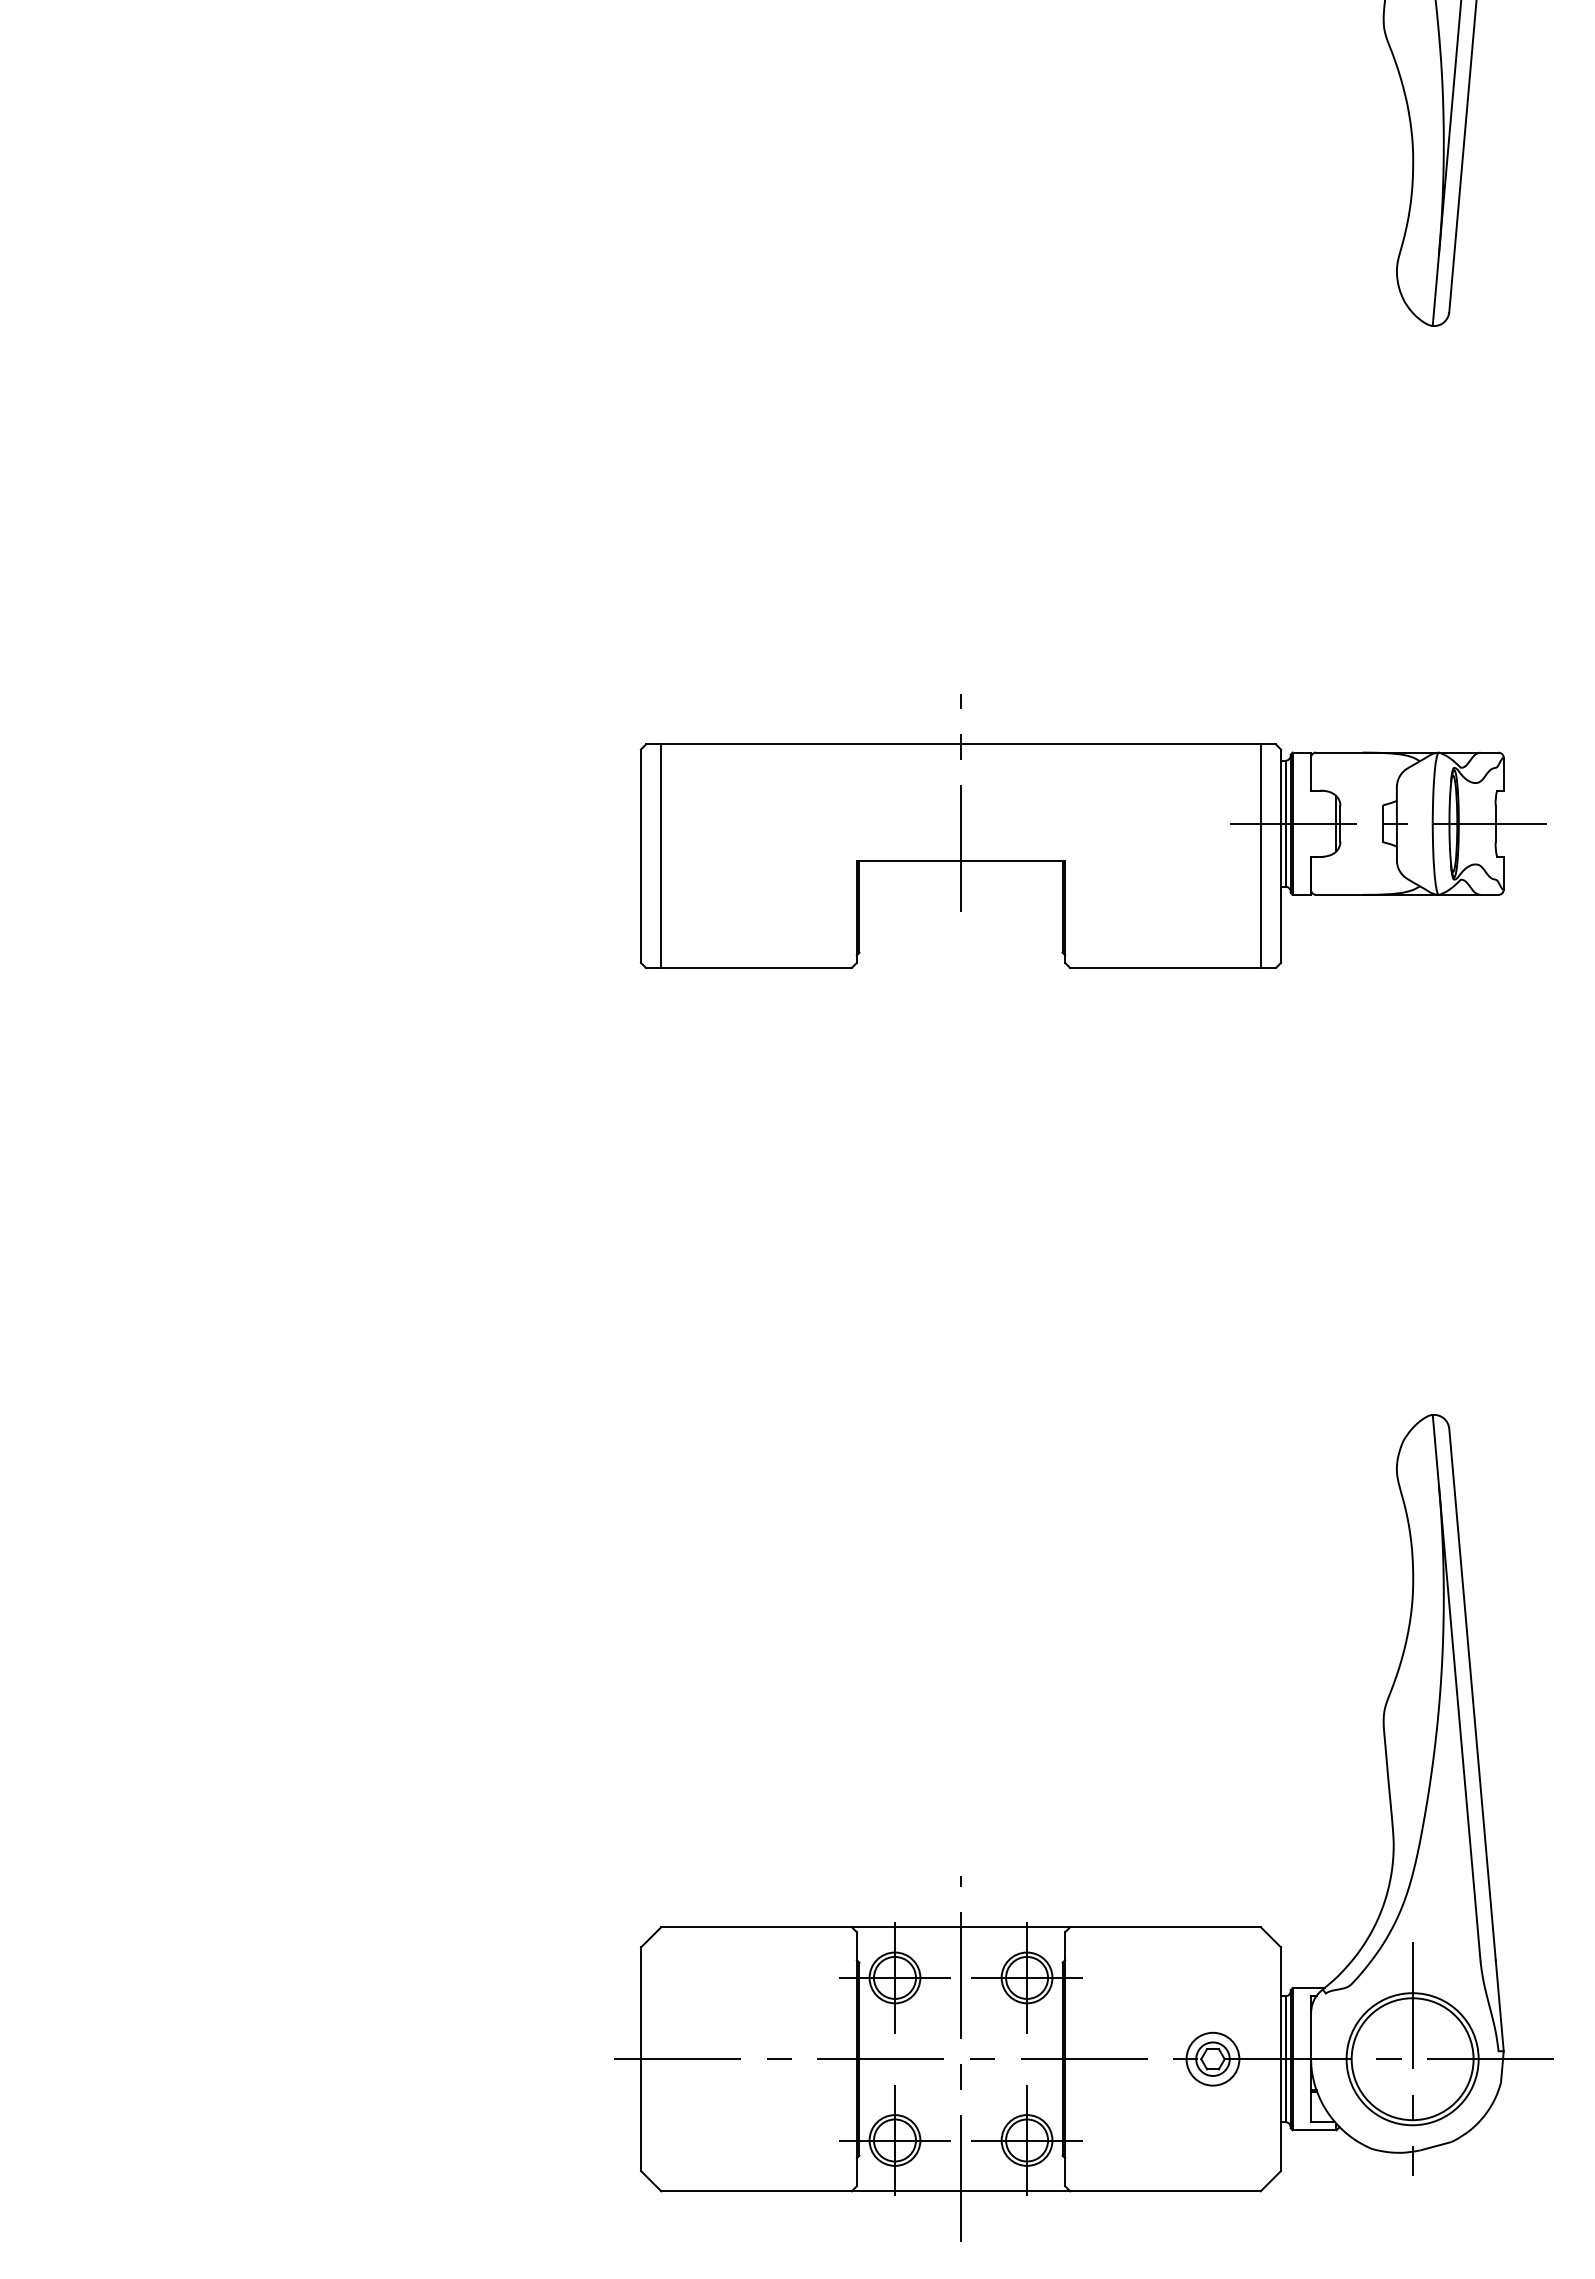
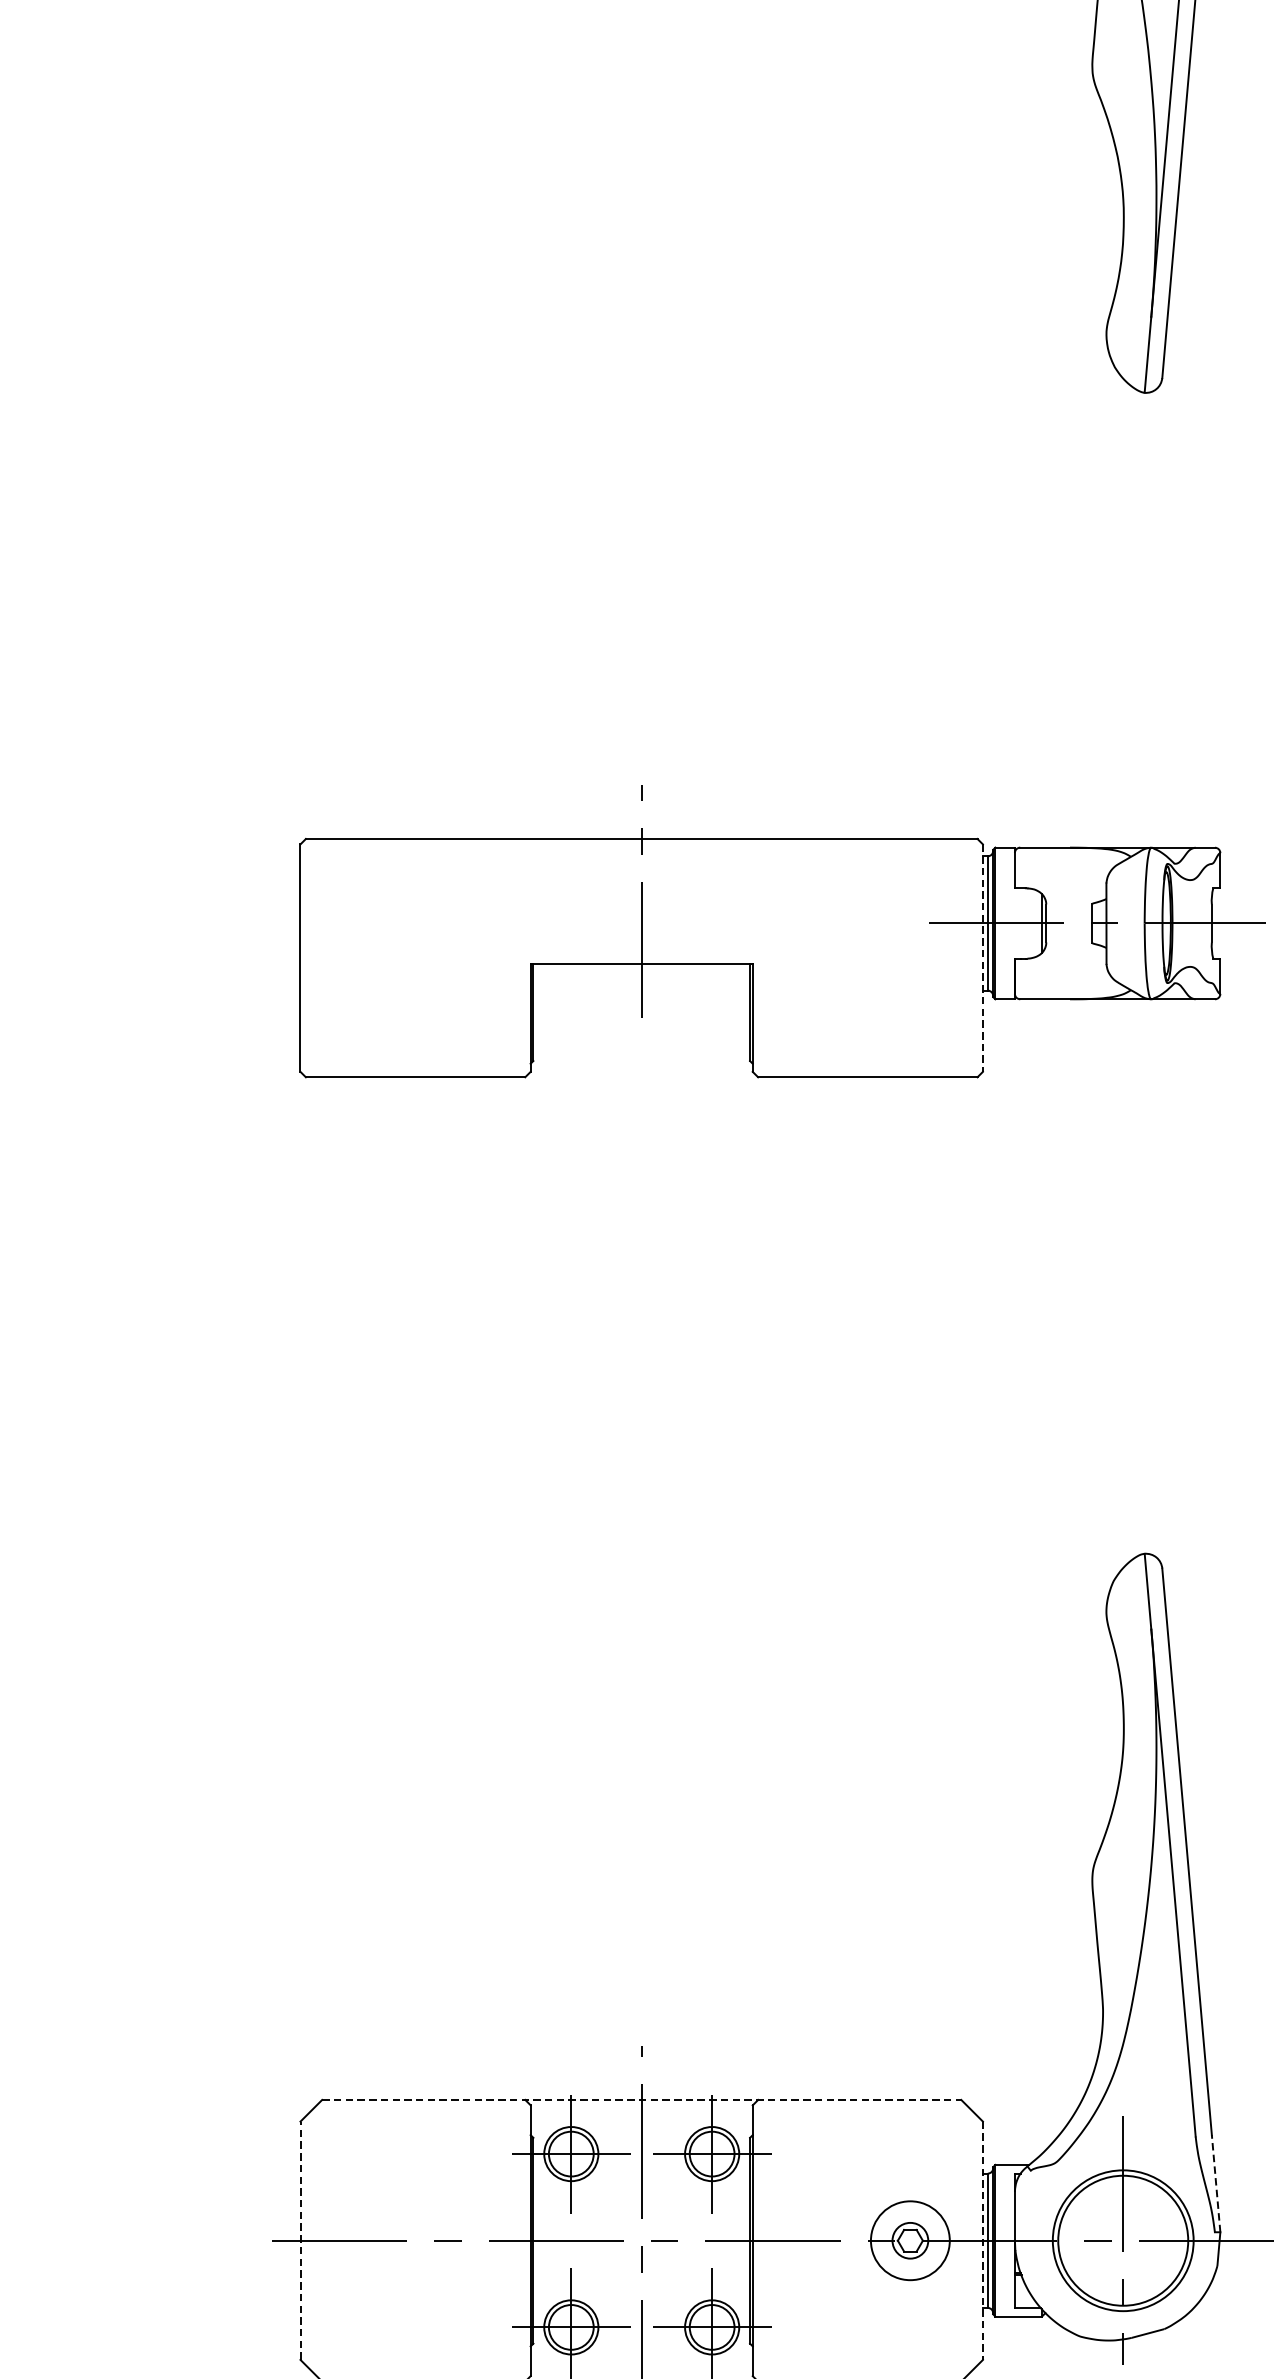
line: (661, 855) -> (322, 957), removed
line: (1260, 855) -> (961, 957), removed
line: (1281, 856) -> (983, 958), solid -> dashed
line: (961, 1927) -> (642, 2100), solid -> dashed
line: (1499, 2005) -> (1215, 2183), solid -> dashed
circle: (1212, 2058) -> (909, 2239), size x1.4
line: (641, 2059) -> (301, 2241), solid -> dashed
line: (1281, 2059) -> (983, 2241), solid -> dashed

